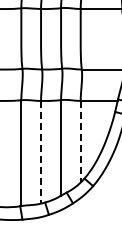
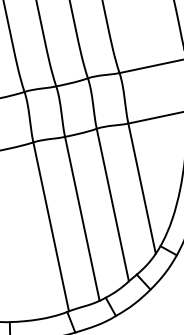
line: (80, 141) -> (141, 188), dashed -> solid
line: (41, 152) -> (83, 219), dashed -> solid

